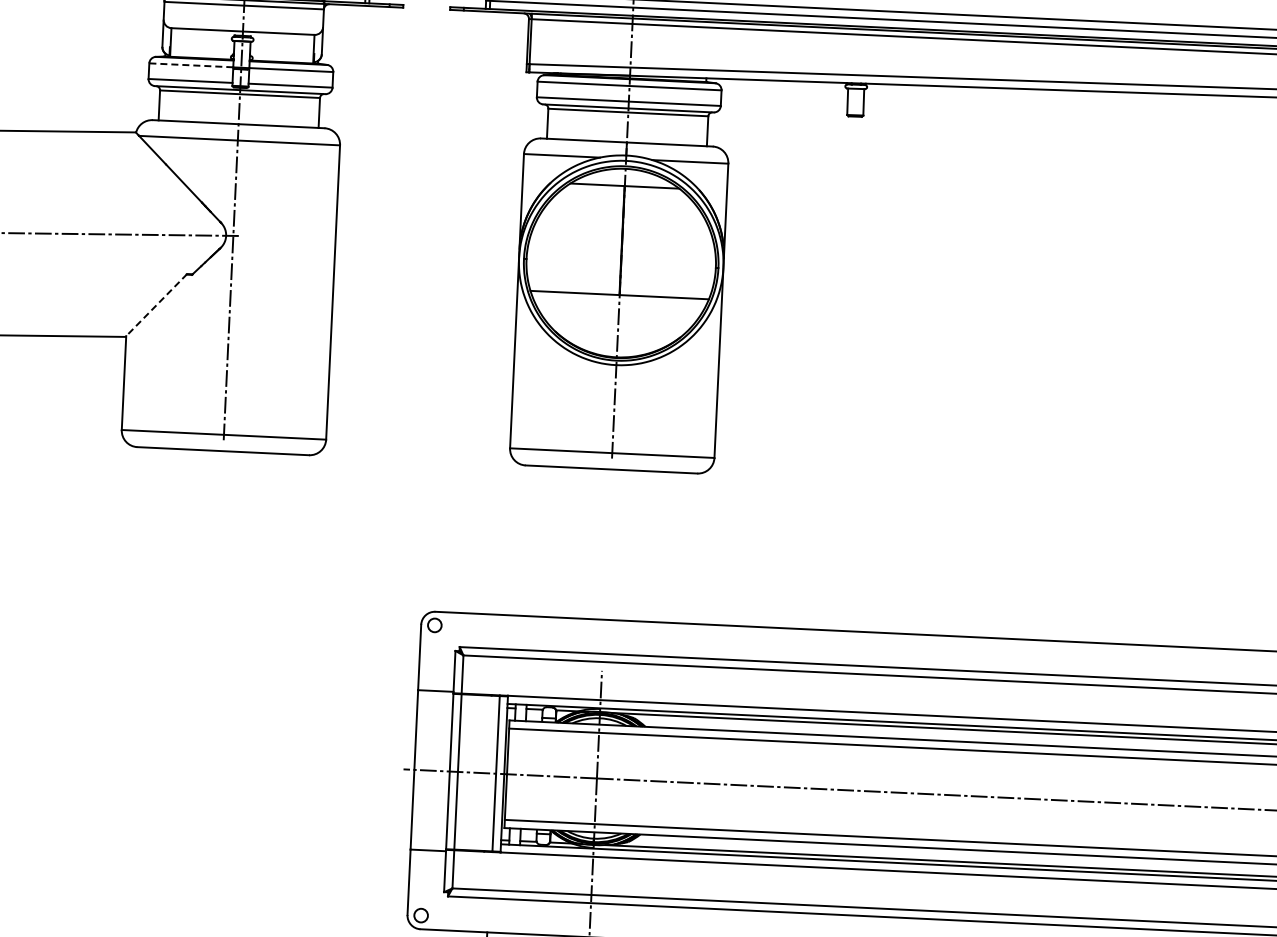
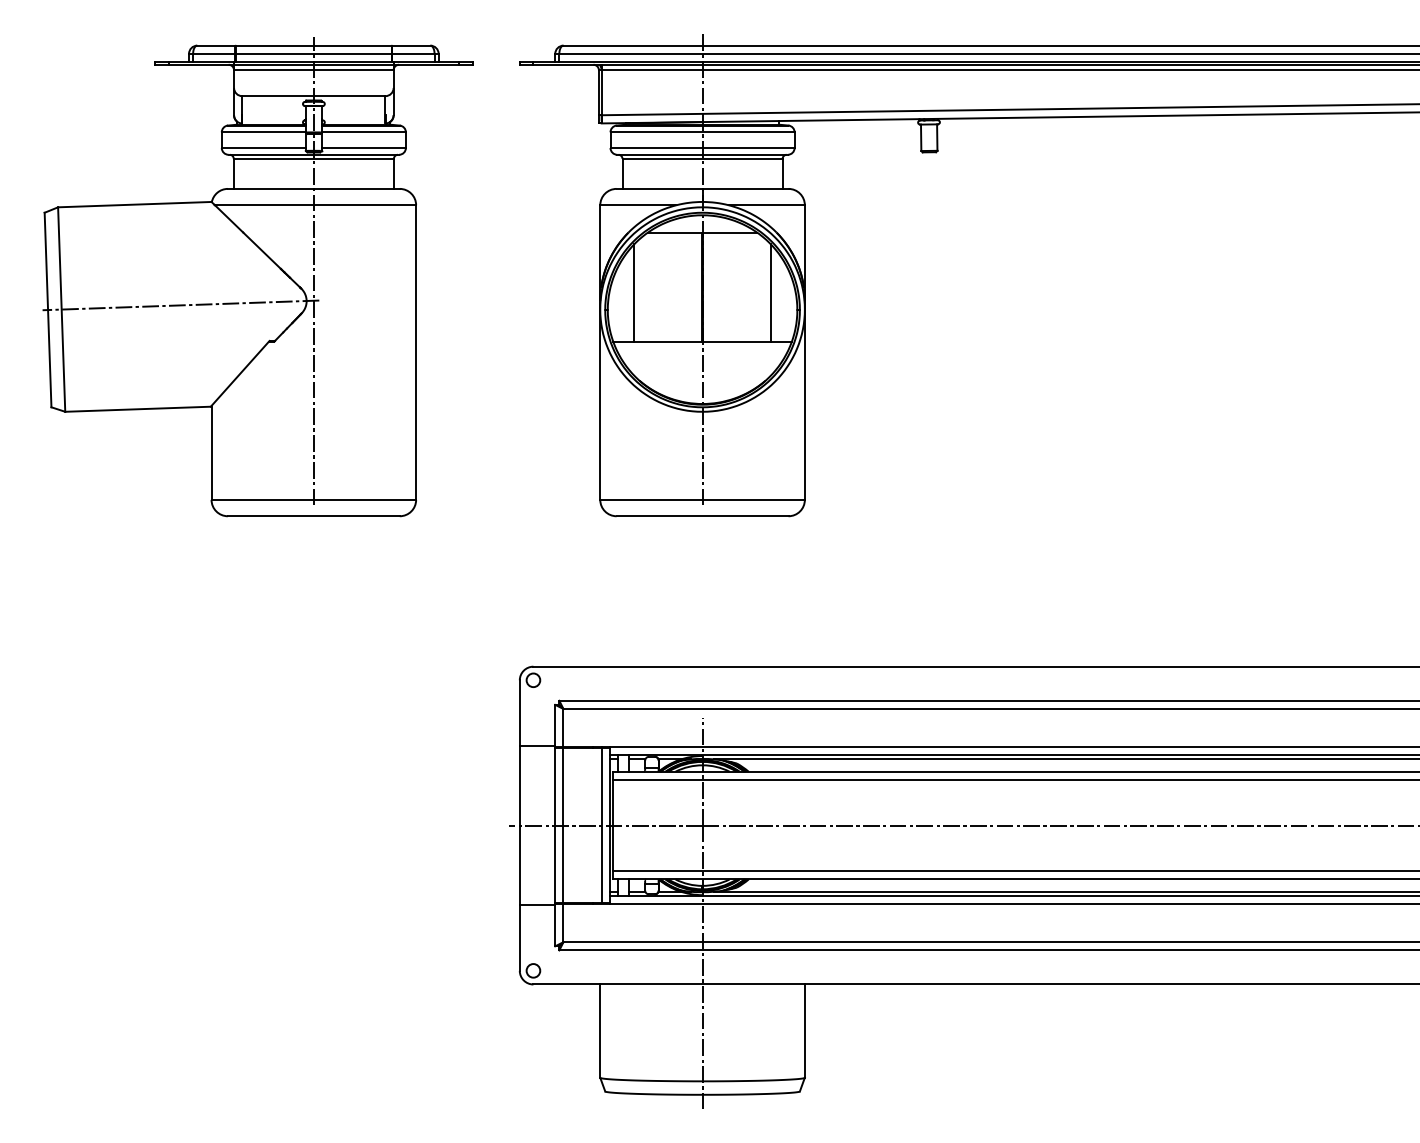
line: (190, 65) -> (263, 132), dashed -> solid
line: (554, 242) -> (634, 292), added
line: (689, 249) -> (770, 292), added
line: (155, 306) -> (239, 374), dashed -> solid

